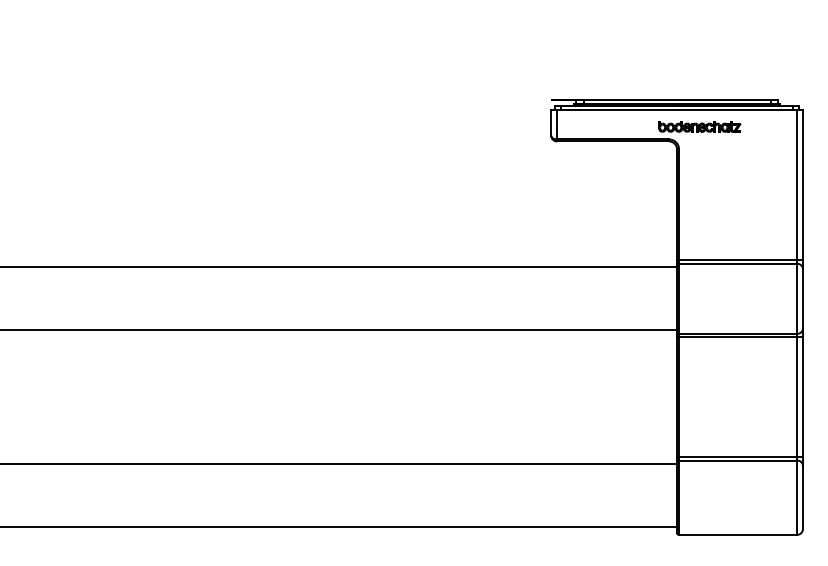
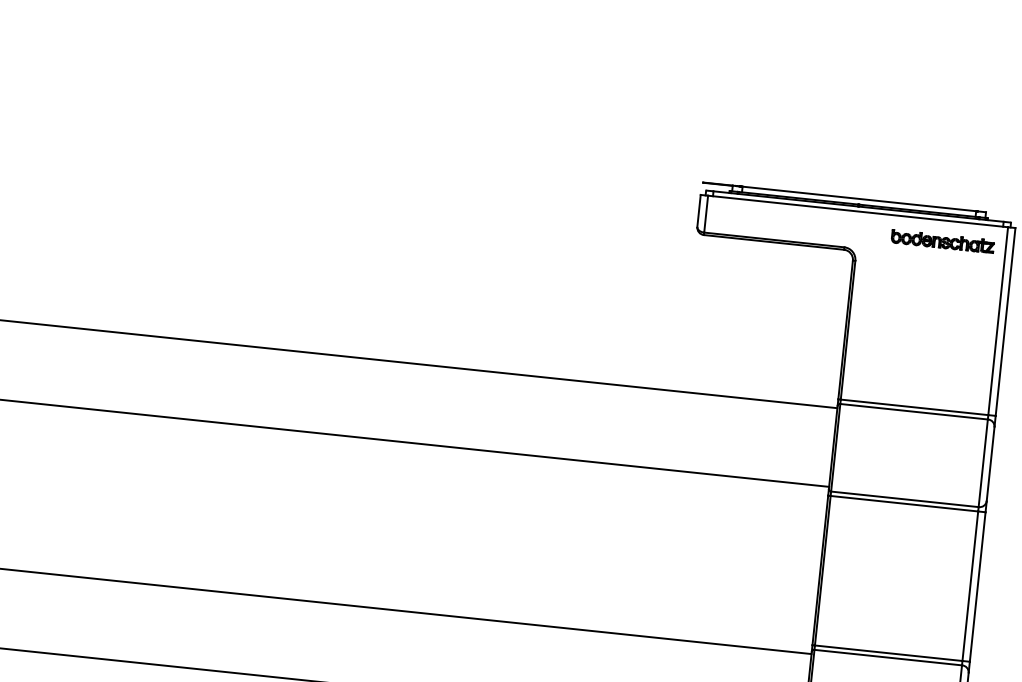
part: (699, 126) -> (942, 241), moved

